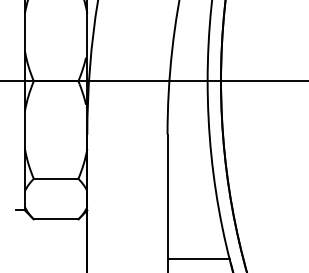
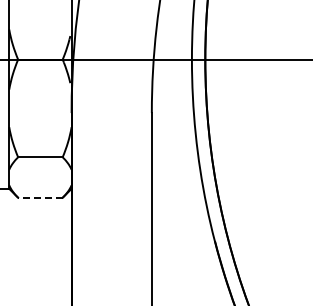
line: (55, 219) -> (39, 197), solid -> dashed
line: (198, 259) -> (182, 237), removed

